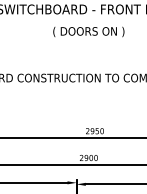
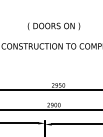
text: (88, 31) -> (53, 26), moved

